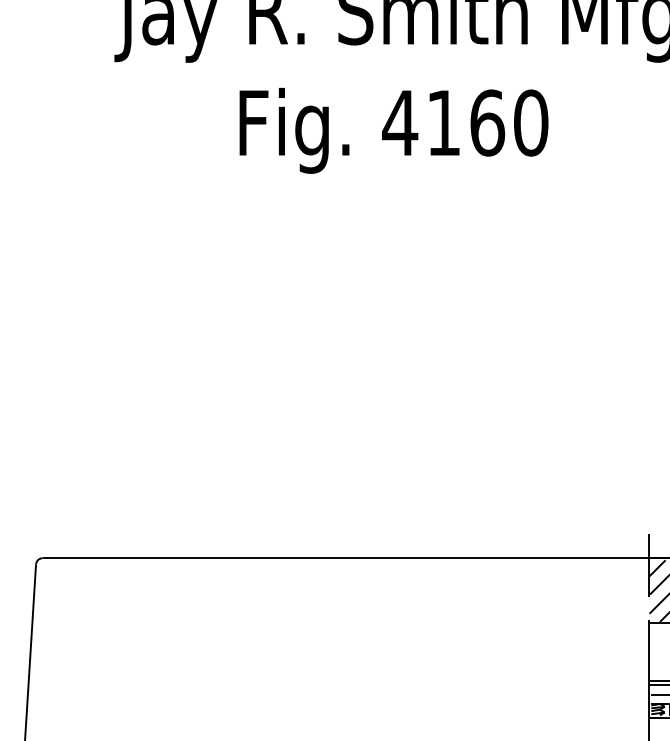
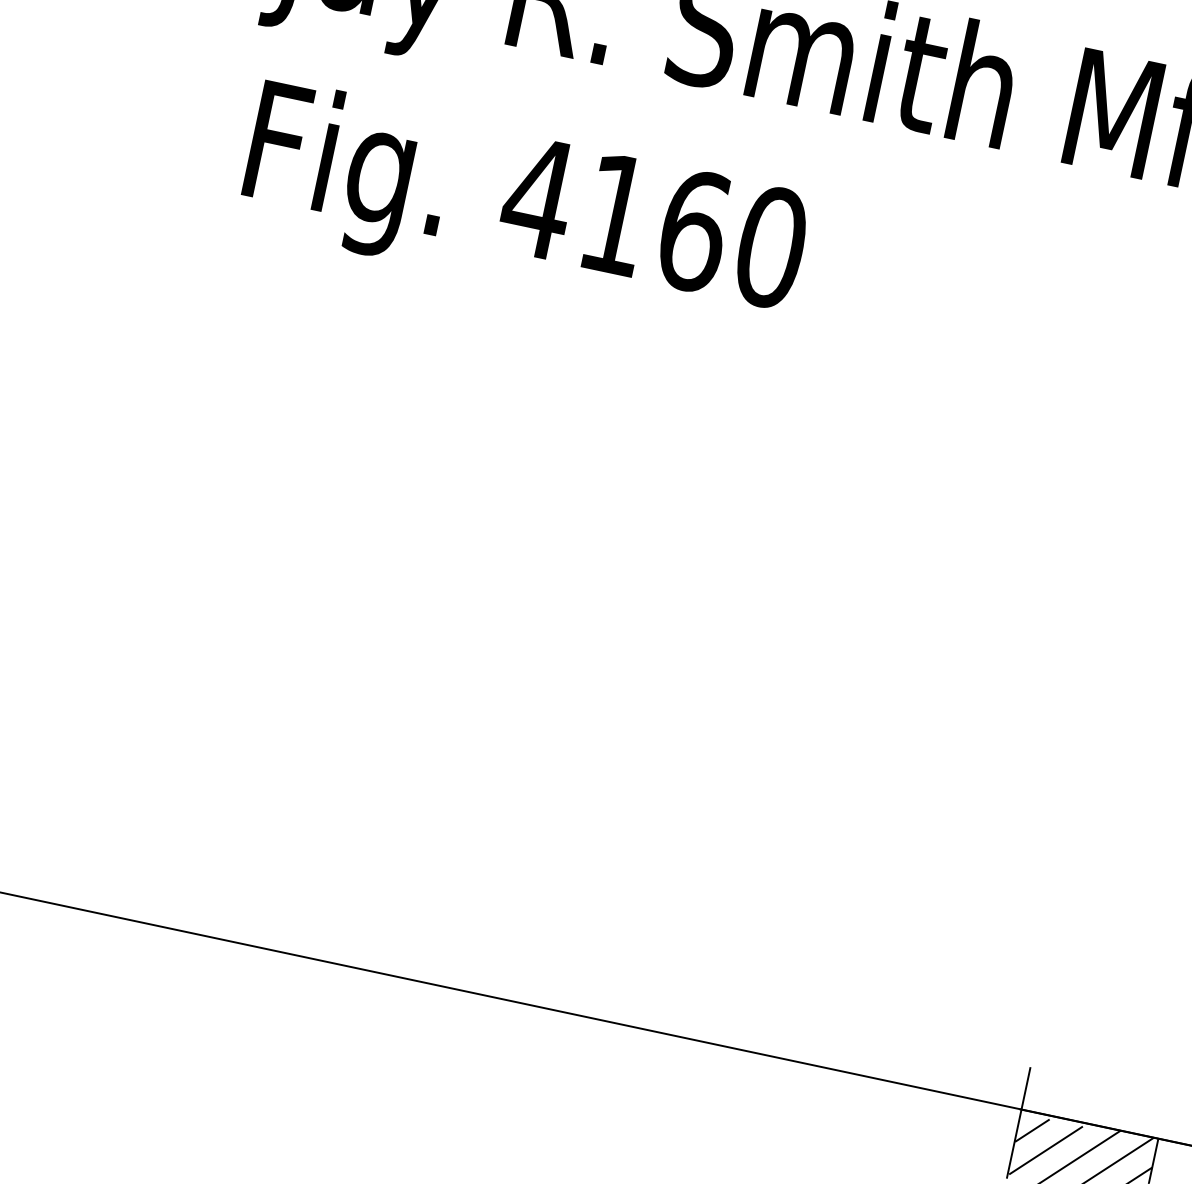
text: (393, 130) -> (523, 208), moved

